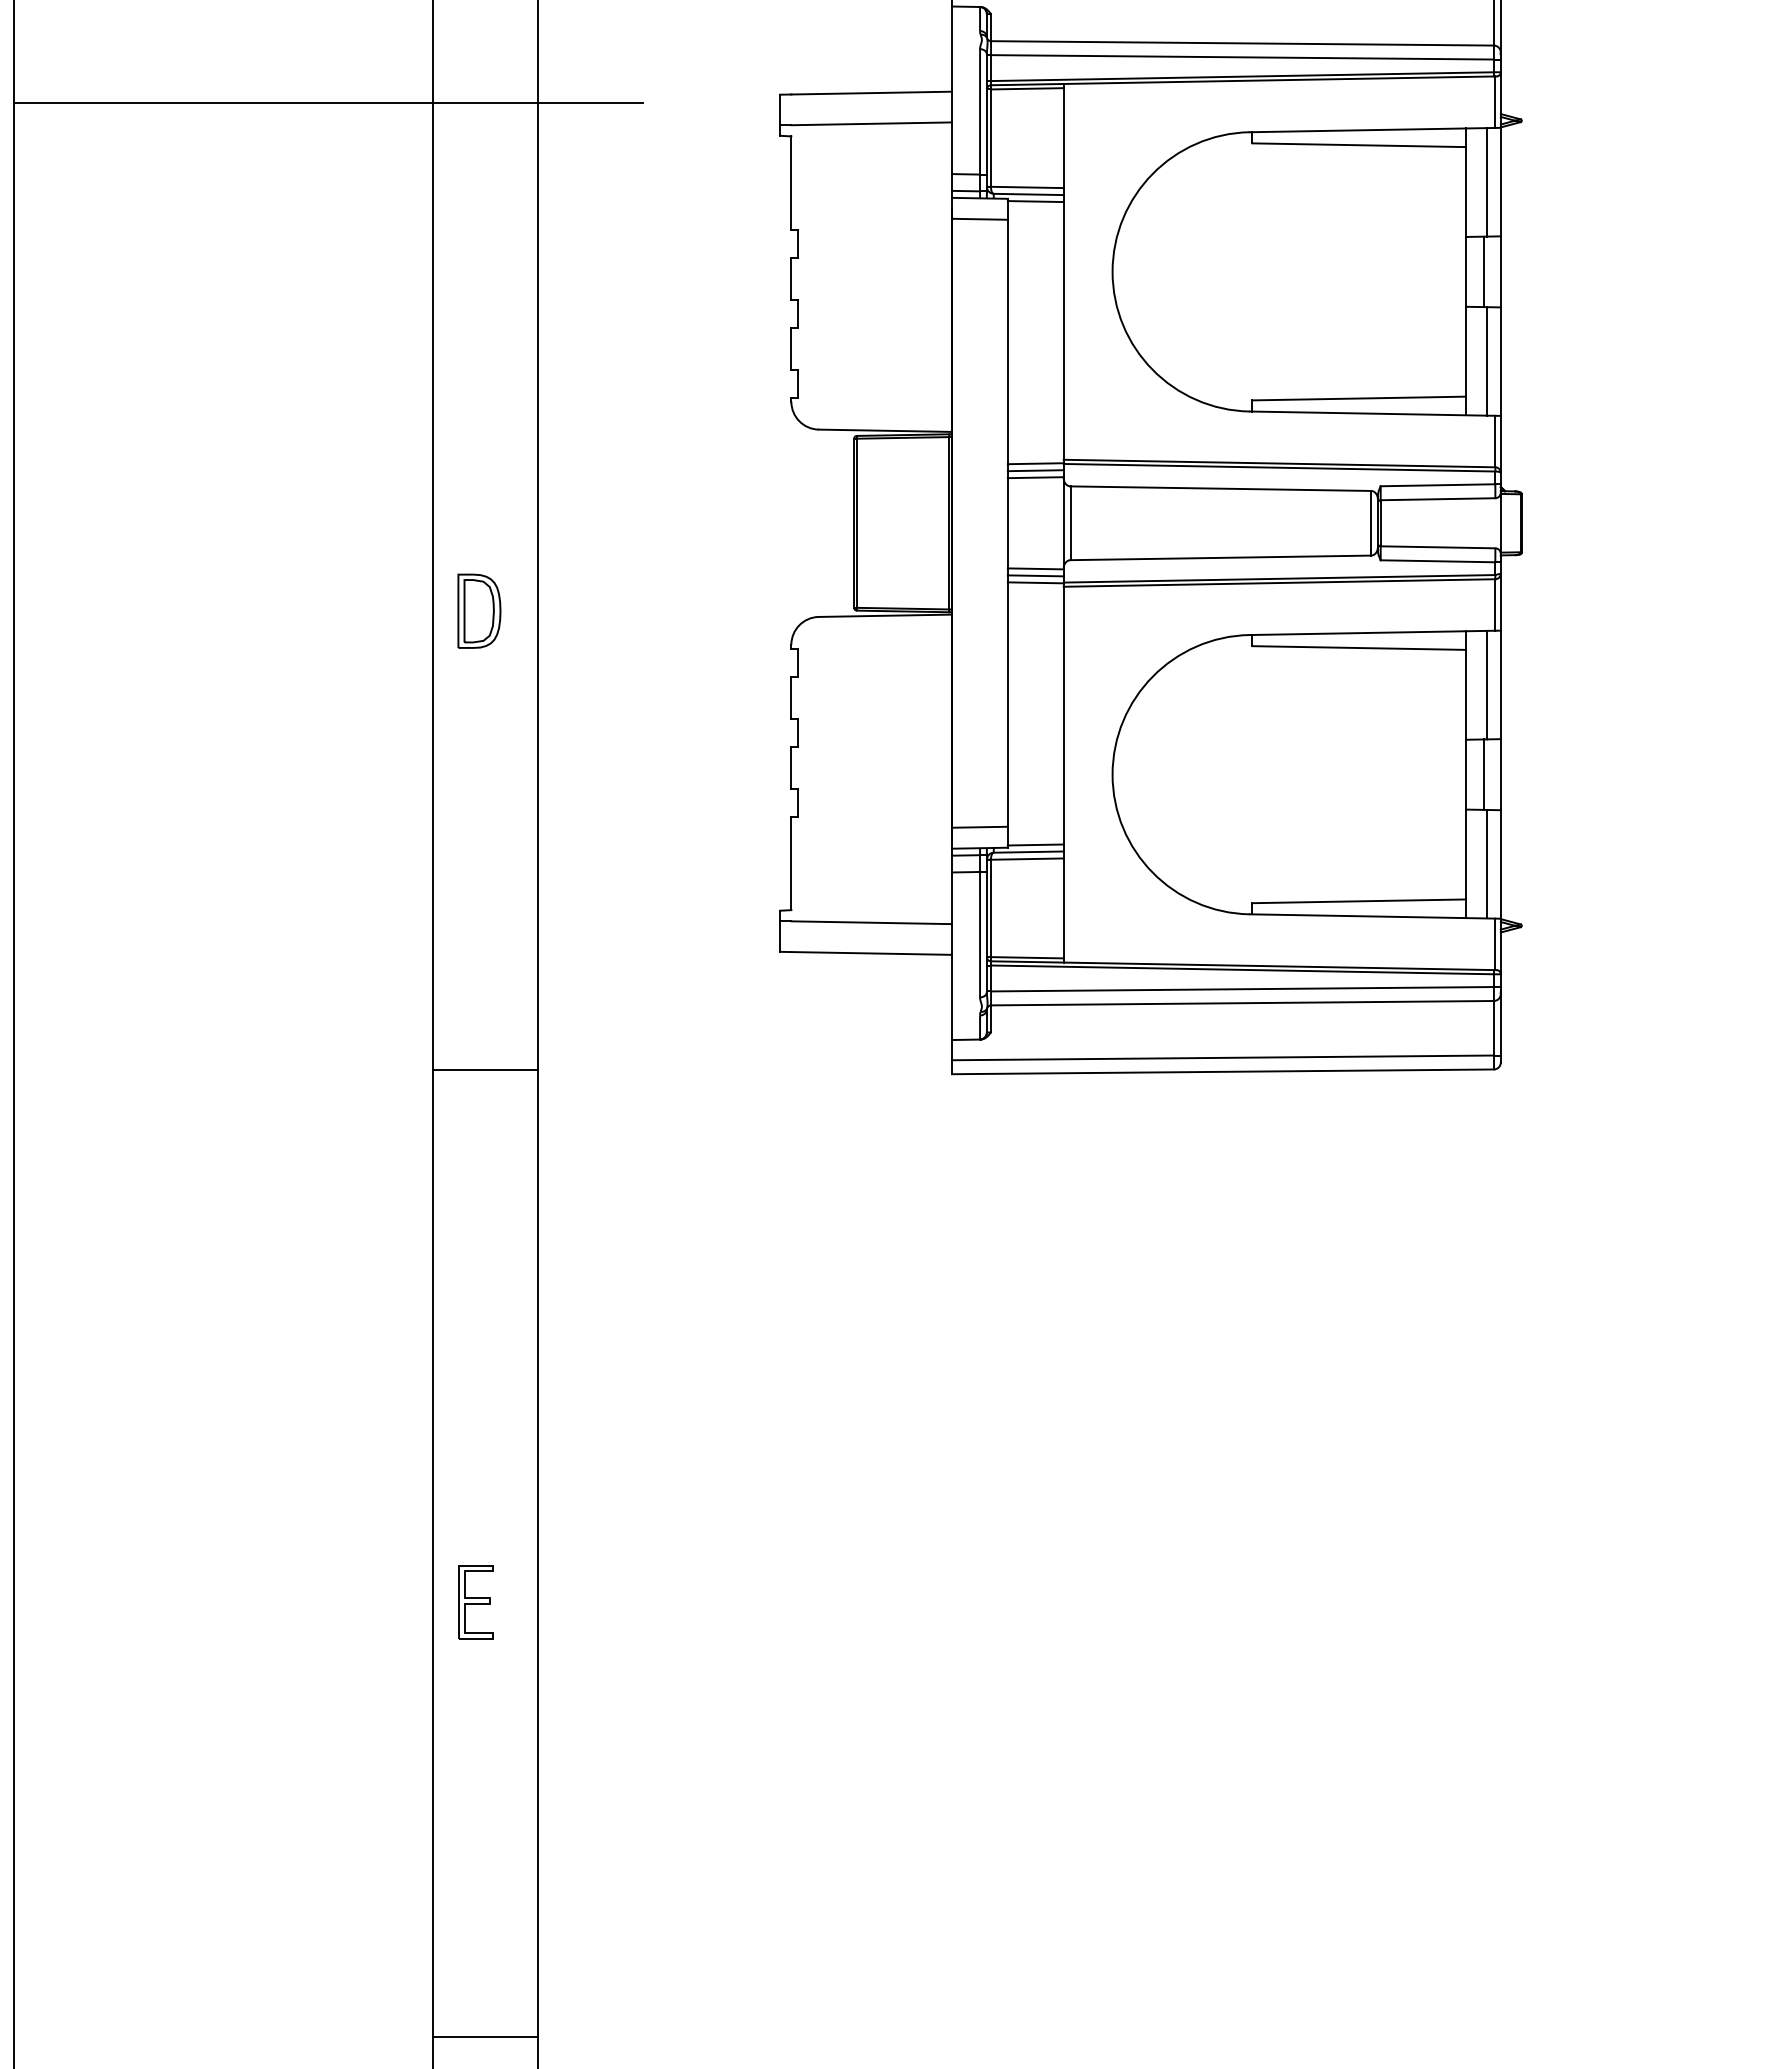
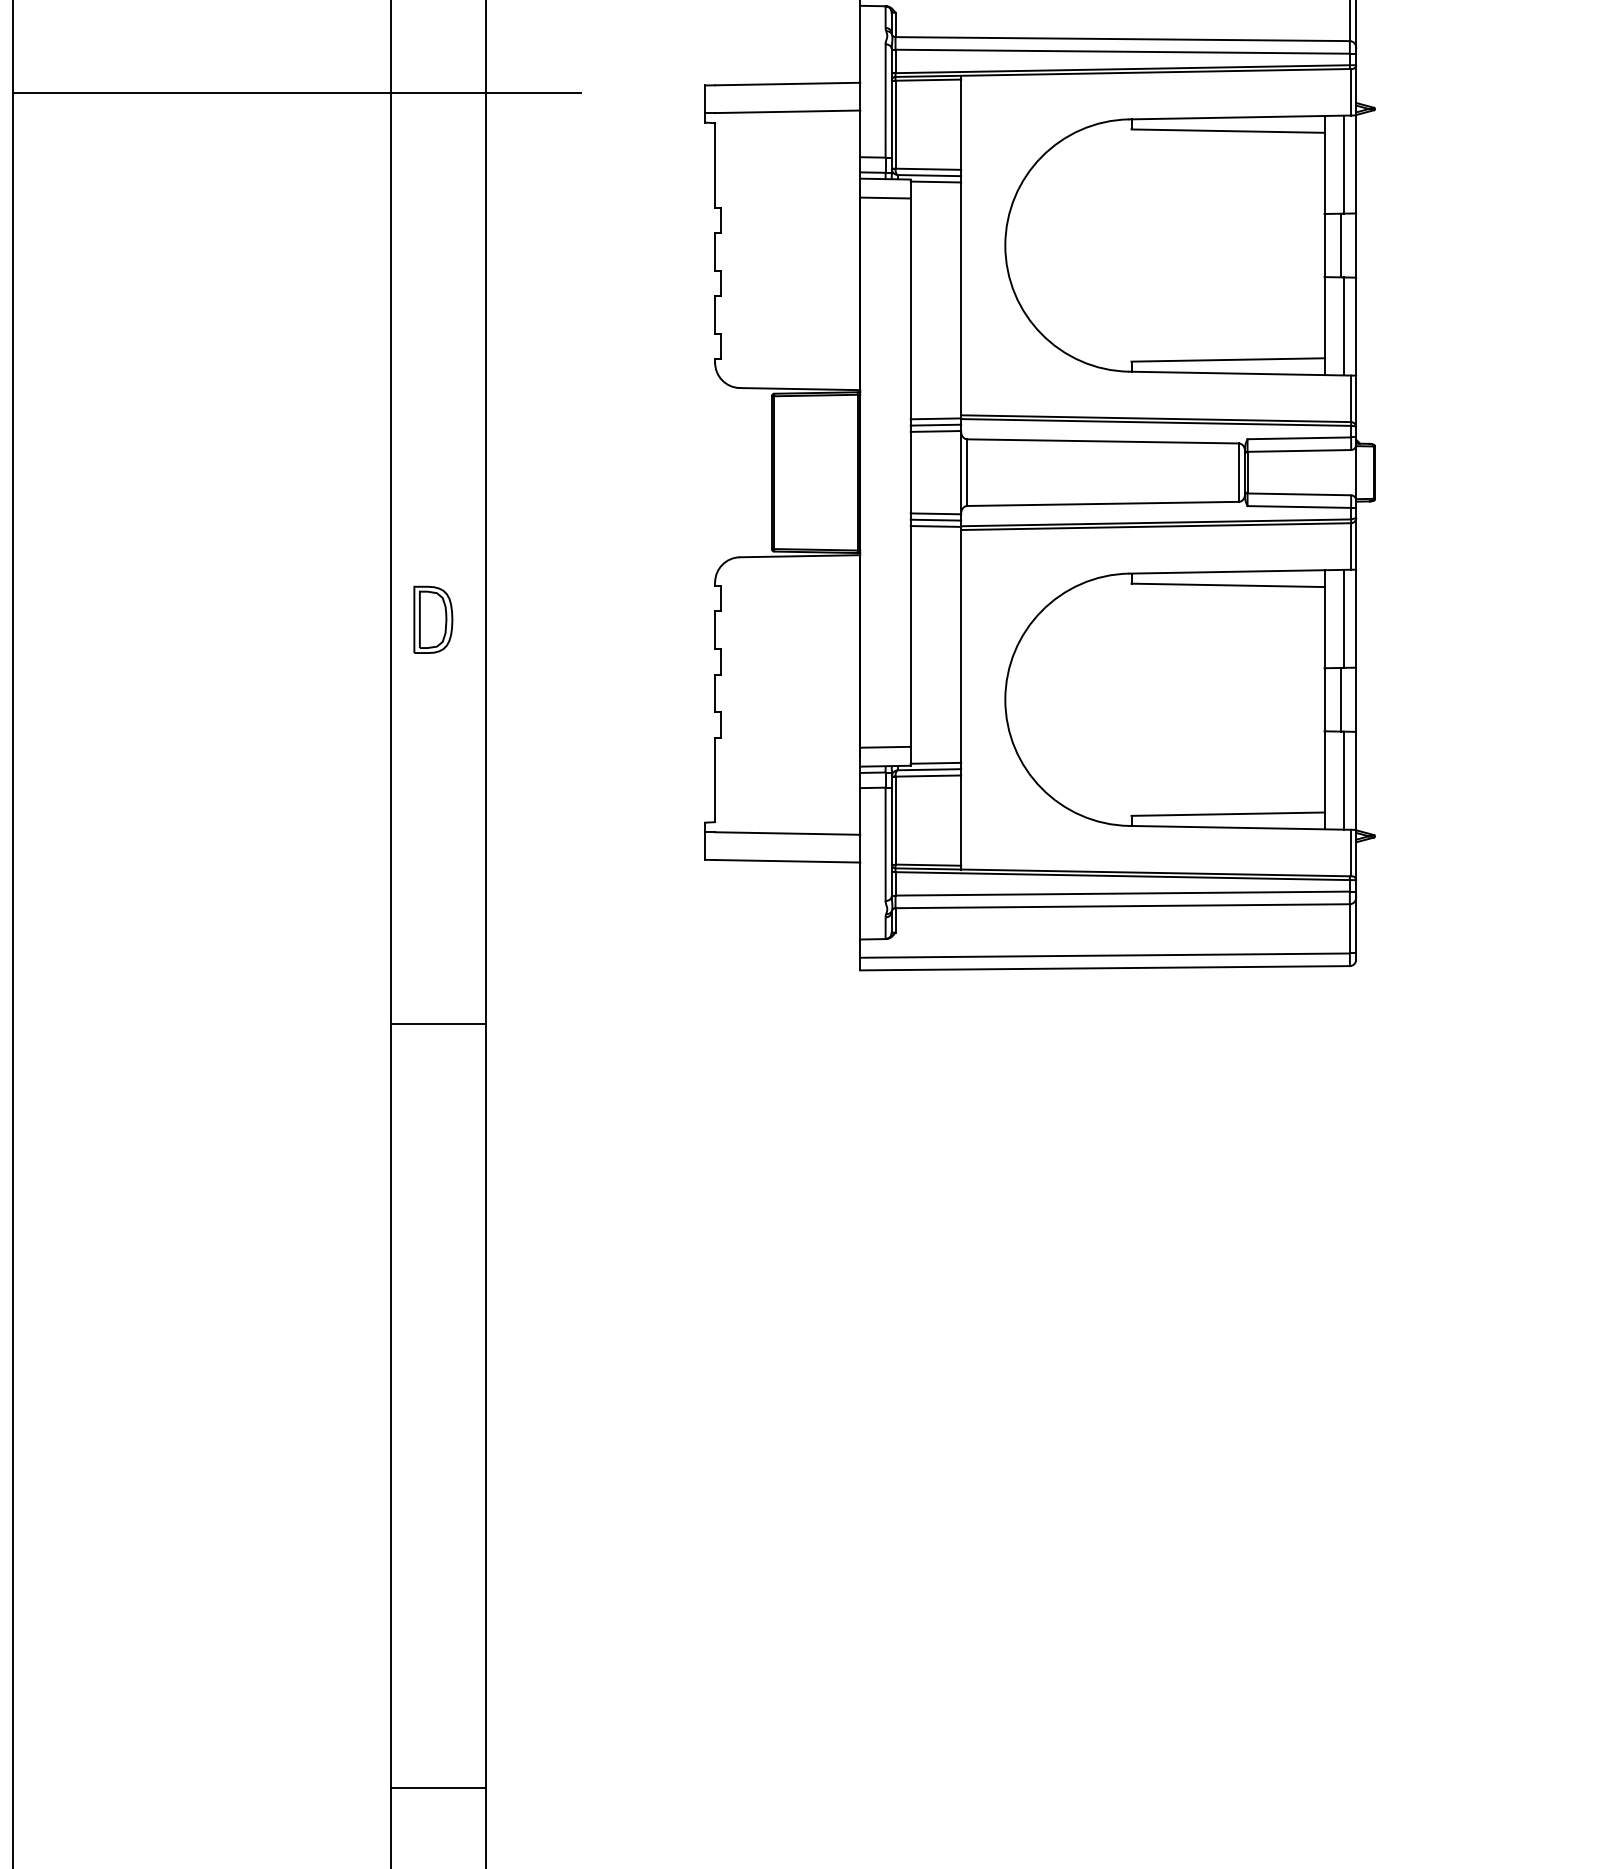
part: (479, 610) -> (433, 619), moved
line: (485, 1070) -> (438, 1024), moved
part: (475, 1602) -> (429, 1447), removed
line: (485, 2037) -> (438, 1788), moved

